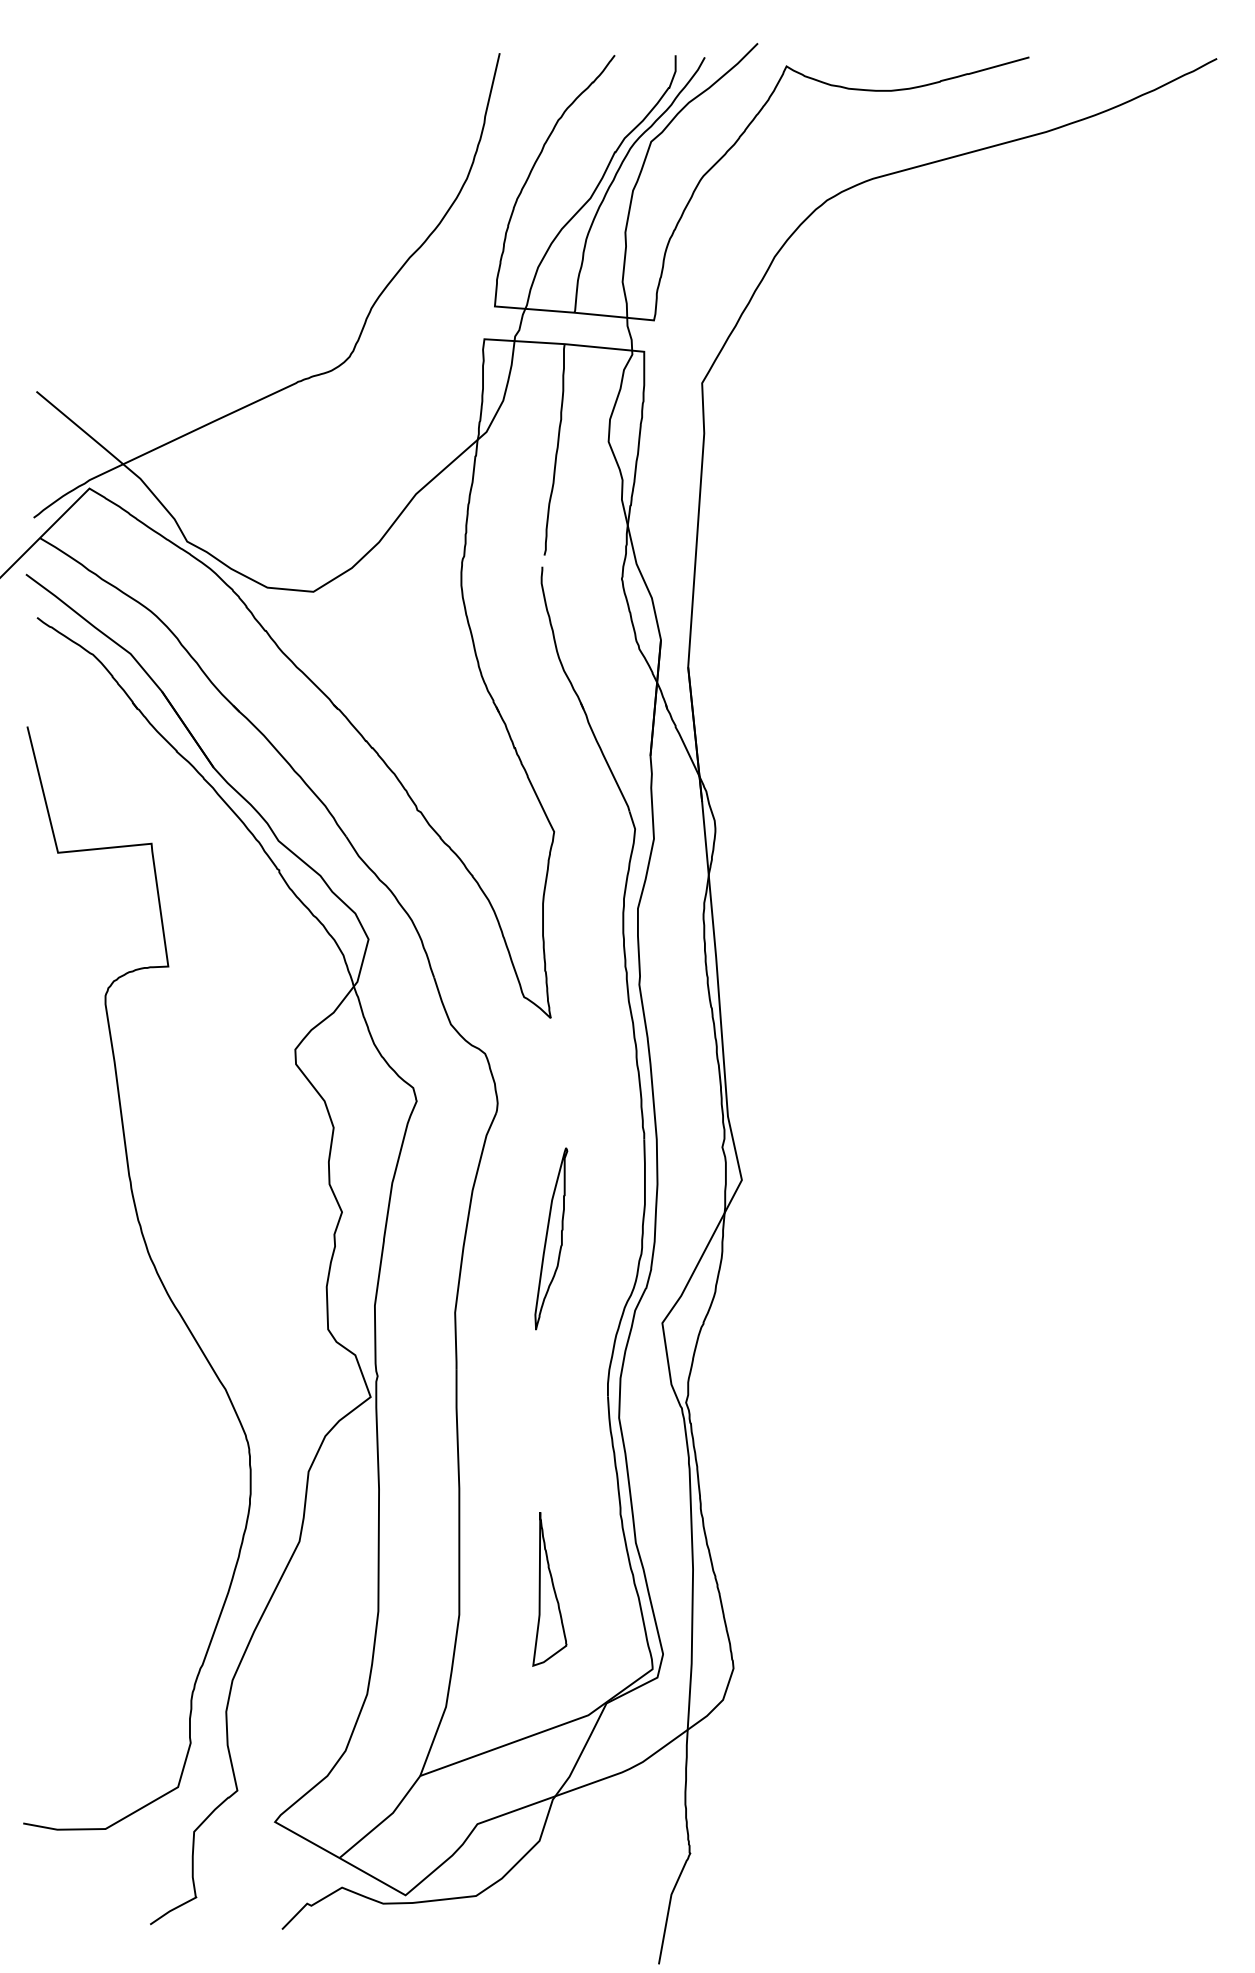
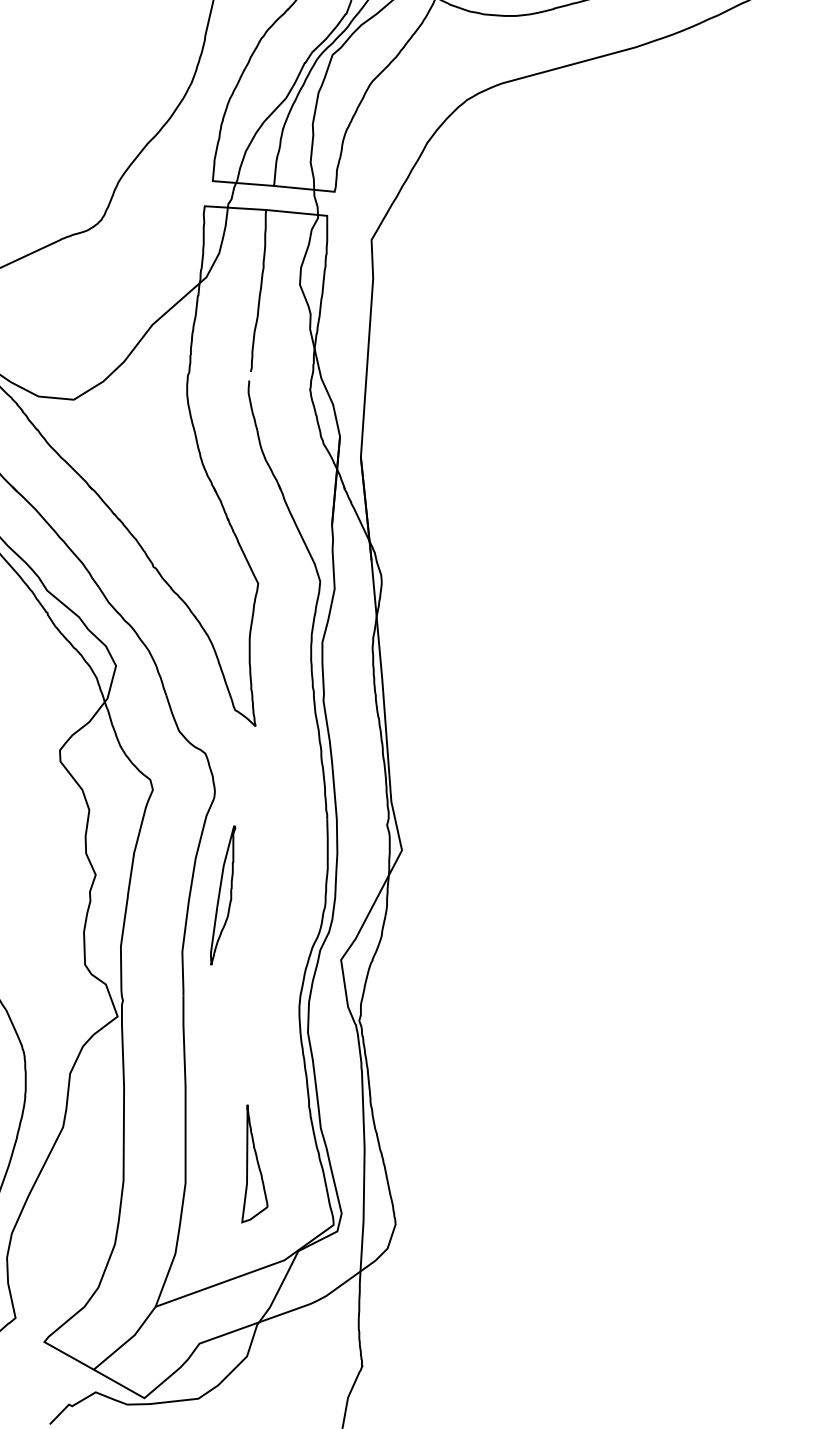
part: (551, 1238) -> (223, 895), moved

